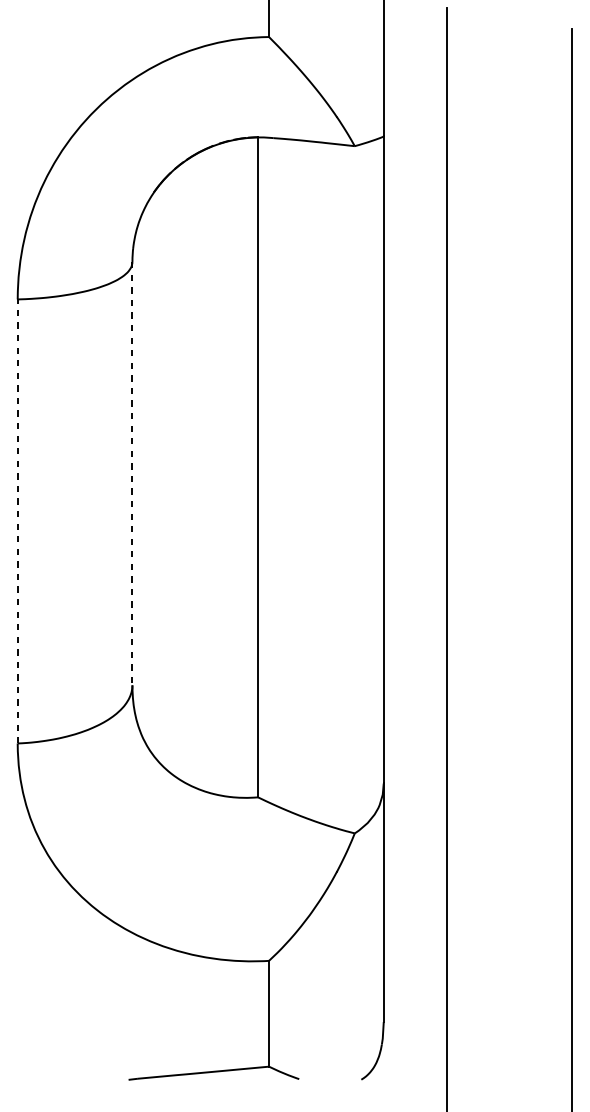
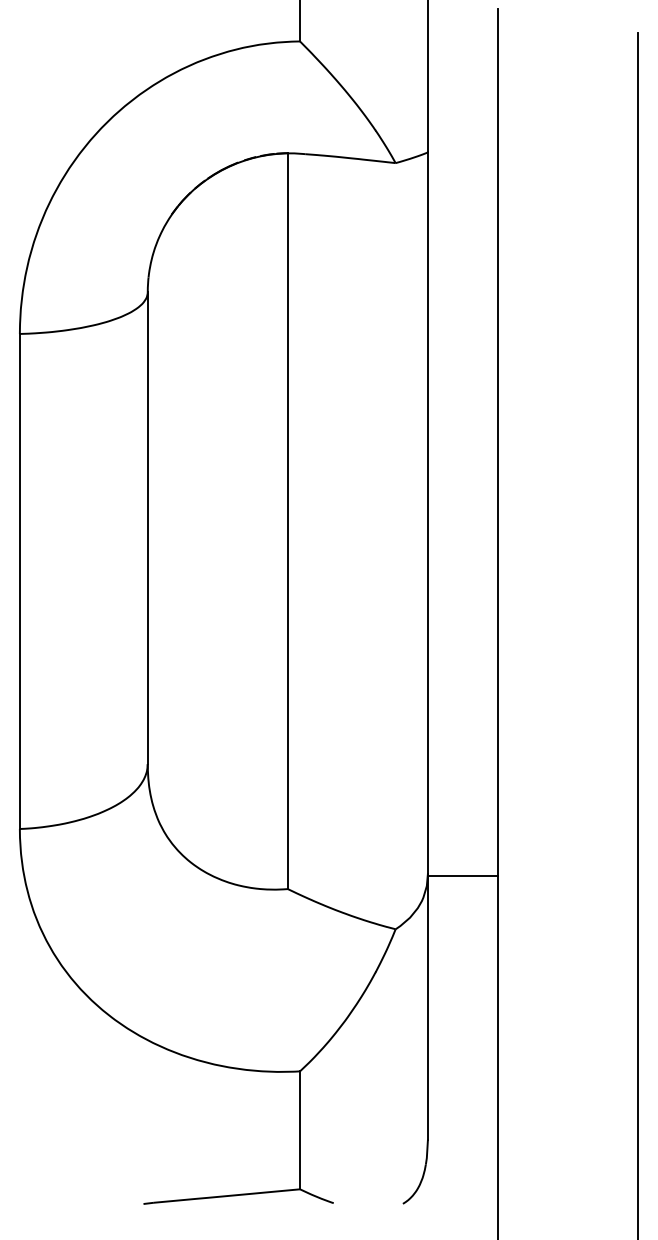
line: (132, 473) -> (147, 528), dashed -> solid
line: (17, 521) -> (19, 581), dashed -> solid
line: (414, 786) -> (462, 876), added

